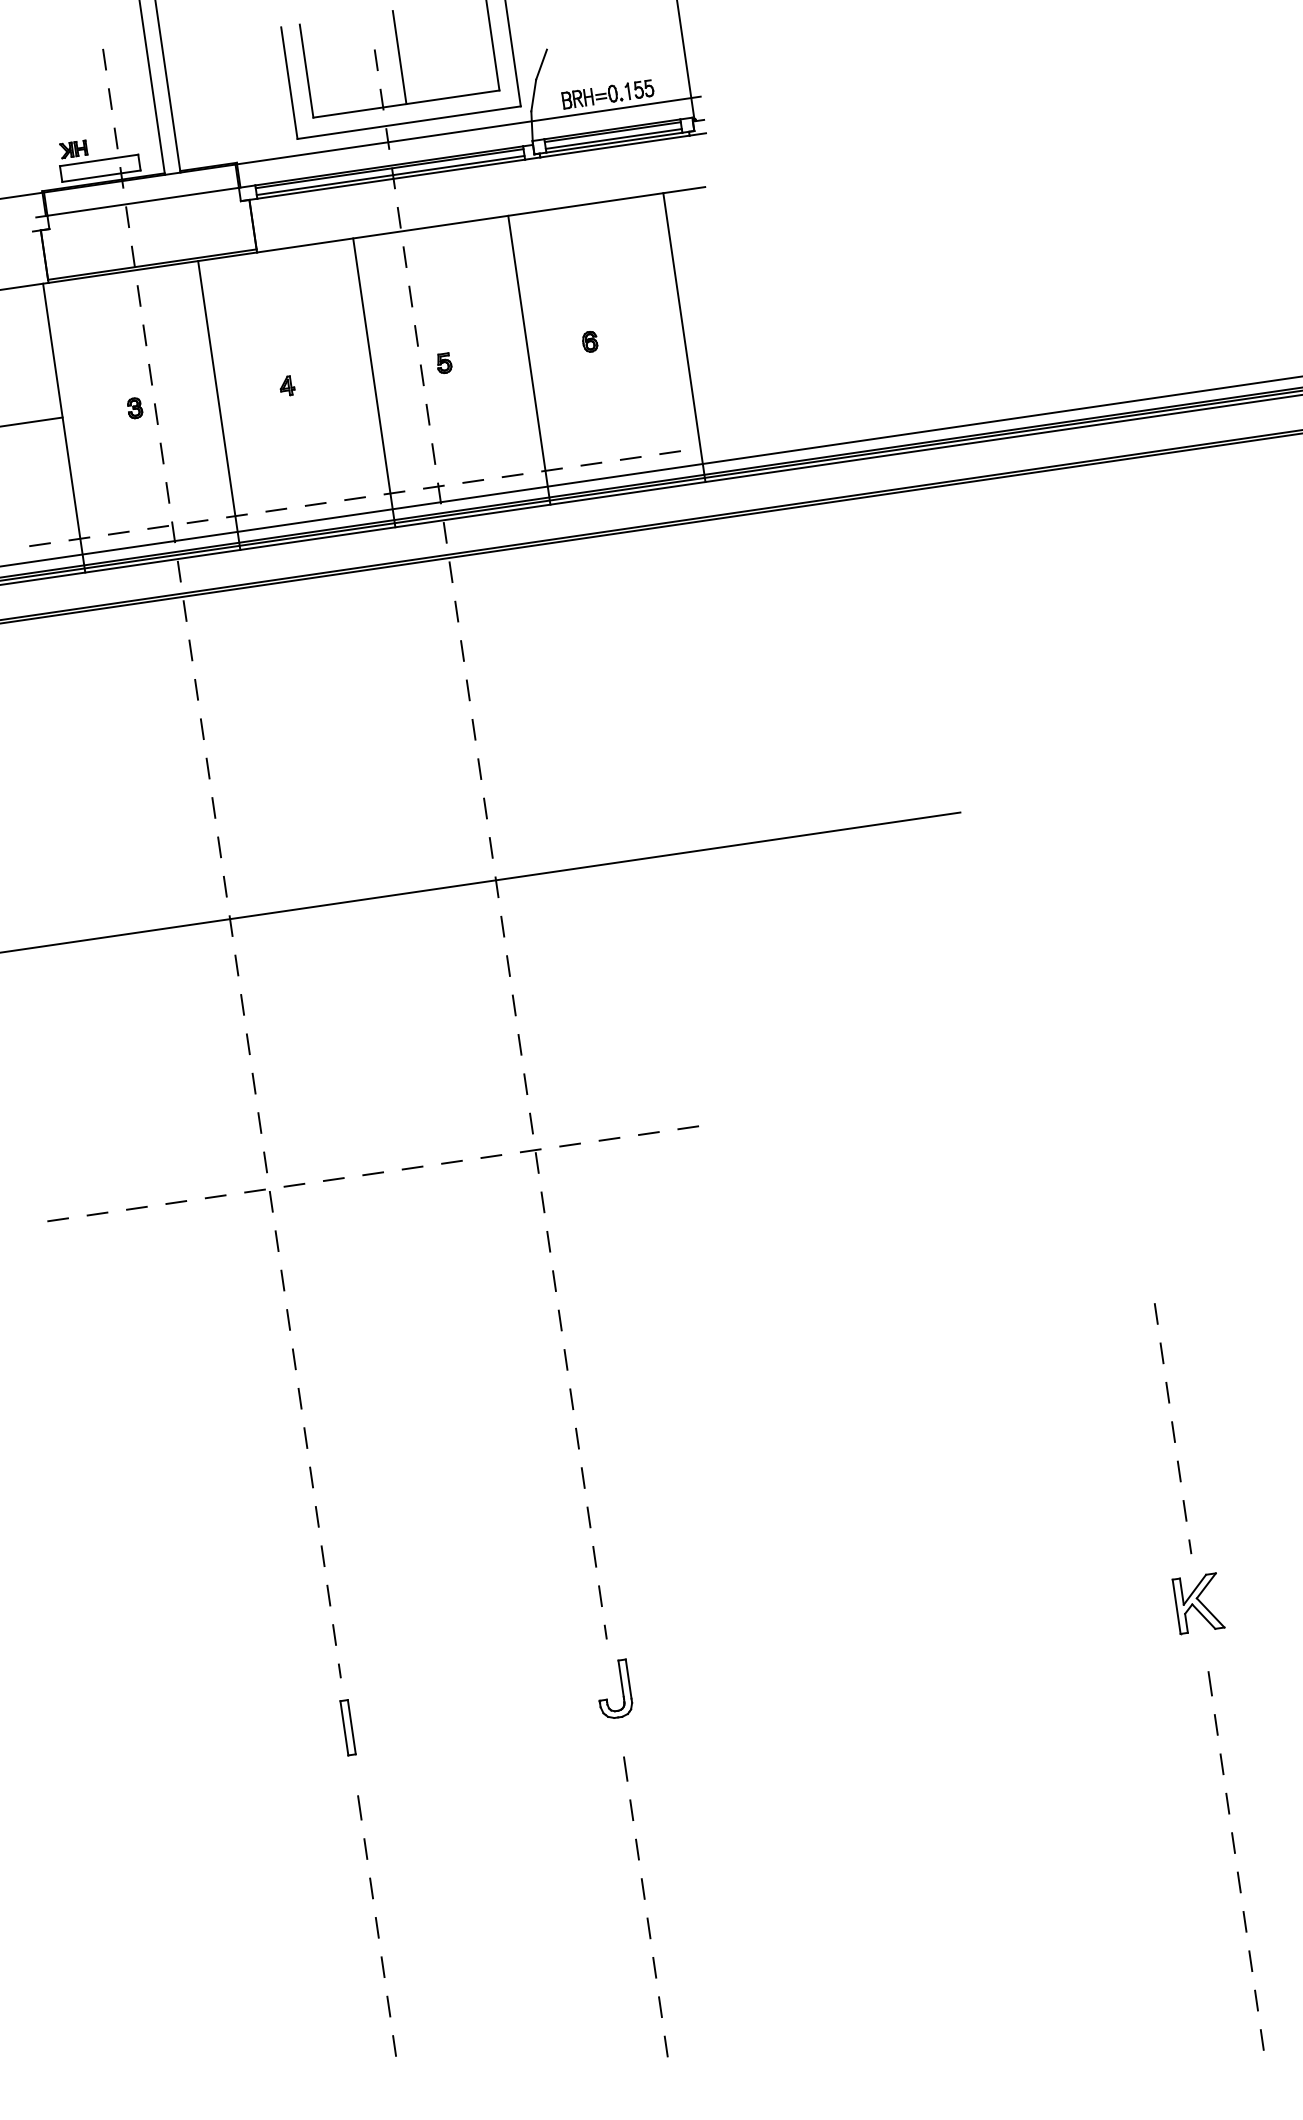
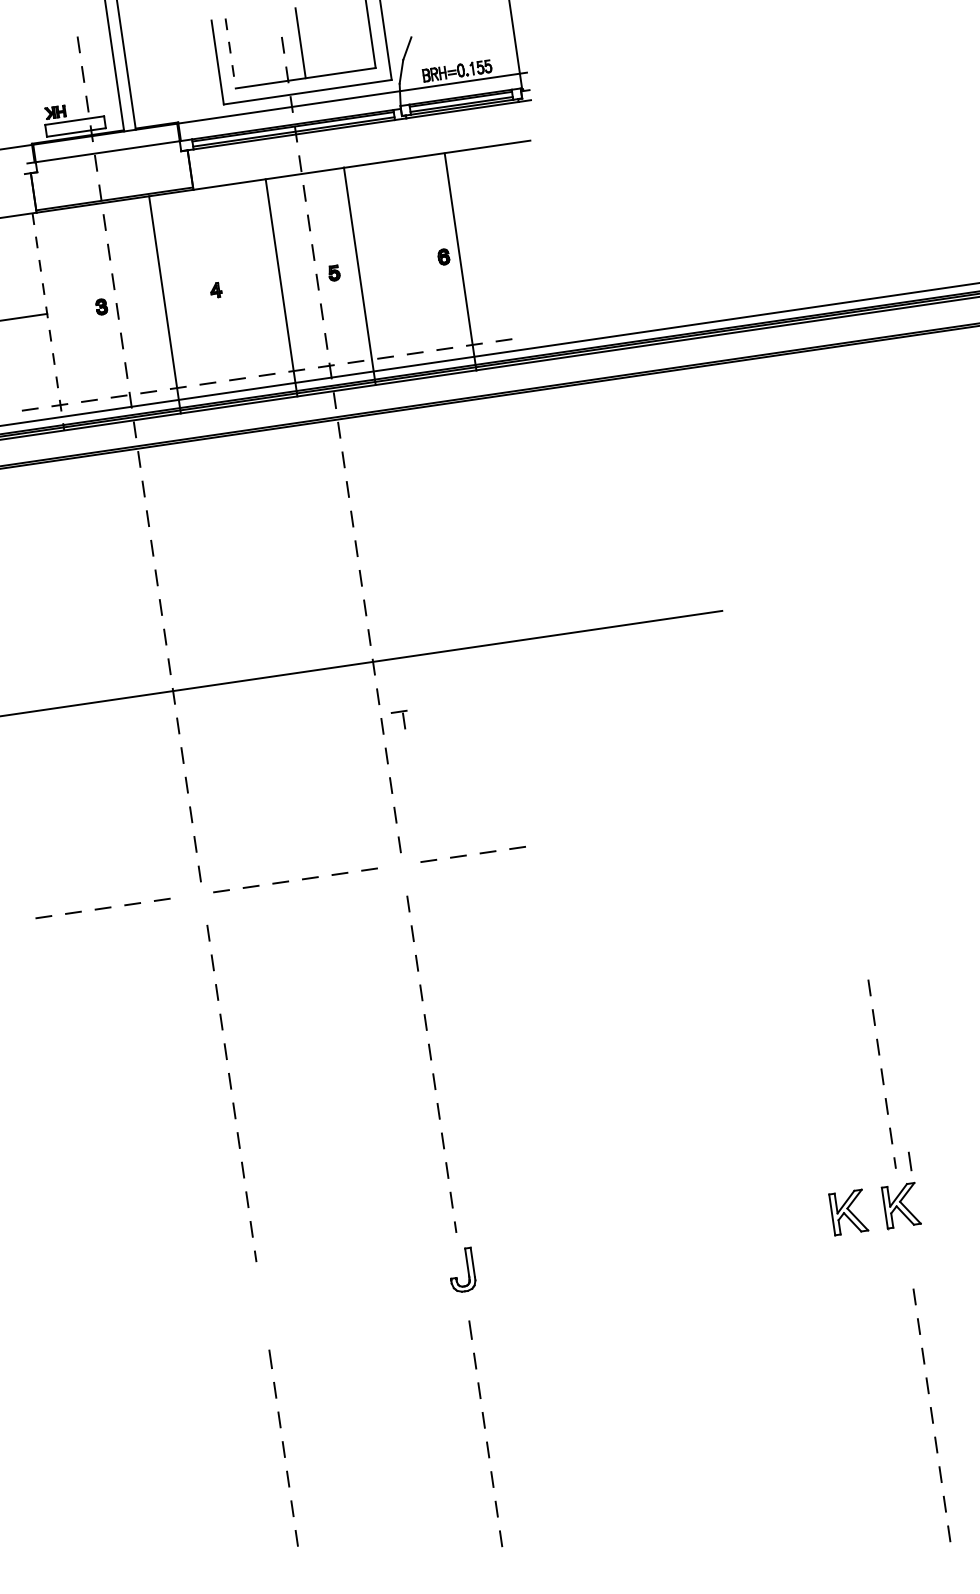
line: (306, 71) -> (230, 53), solid -> dashed
line: (684, 337) -> (460, 262), moved
line: (529, 359) -> (359, 275), moved
line: (64, 428) -> (48, 322), solid -> dashed
part: (530, 1160) -> (399, 719), moved
part: (258, 1191) -> (194, 895), removed
part: (1128, 1612) -> (848, 1212), added
line: (1209, 1683) -> (909, 1161), moved
part: (347, 1727) -> (261, 1298), removed

